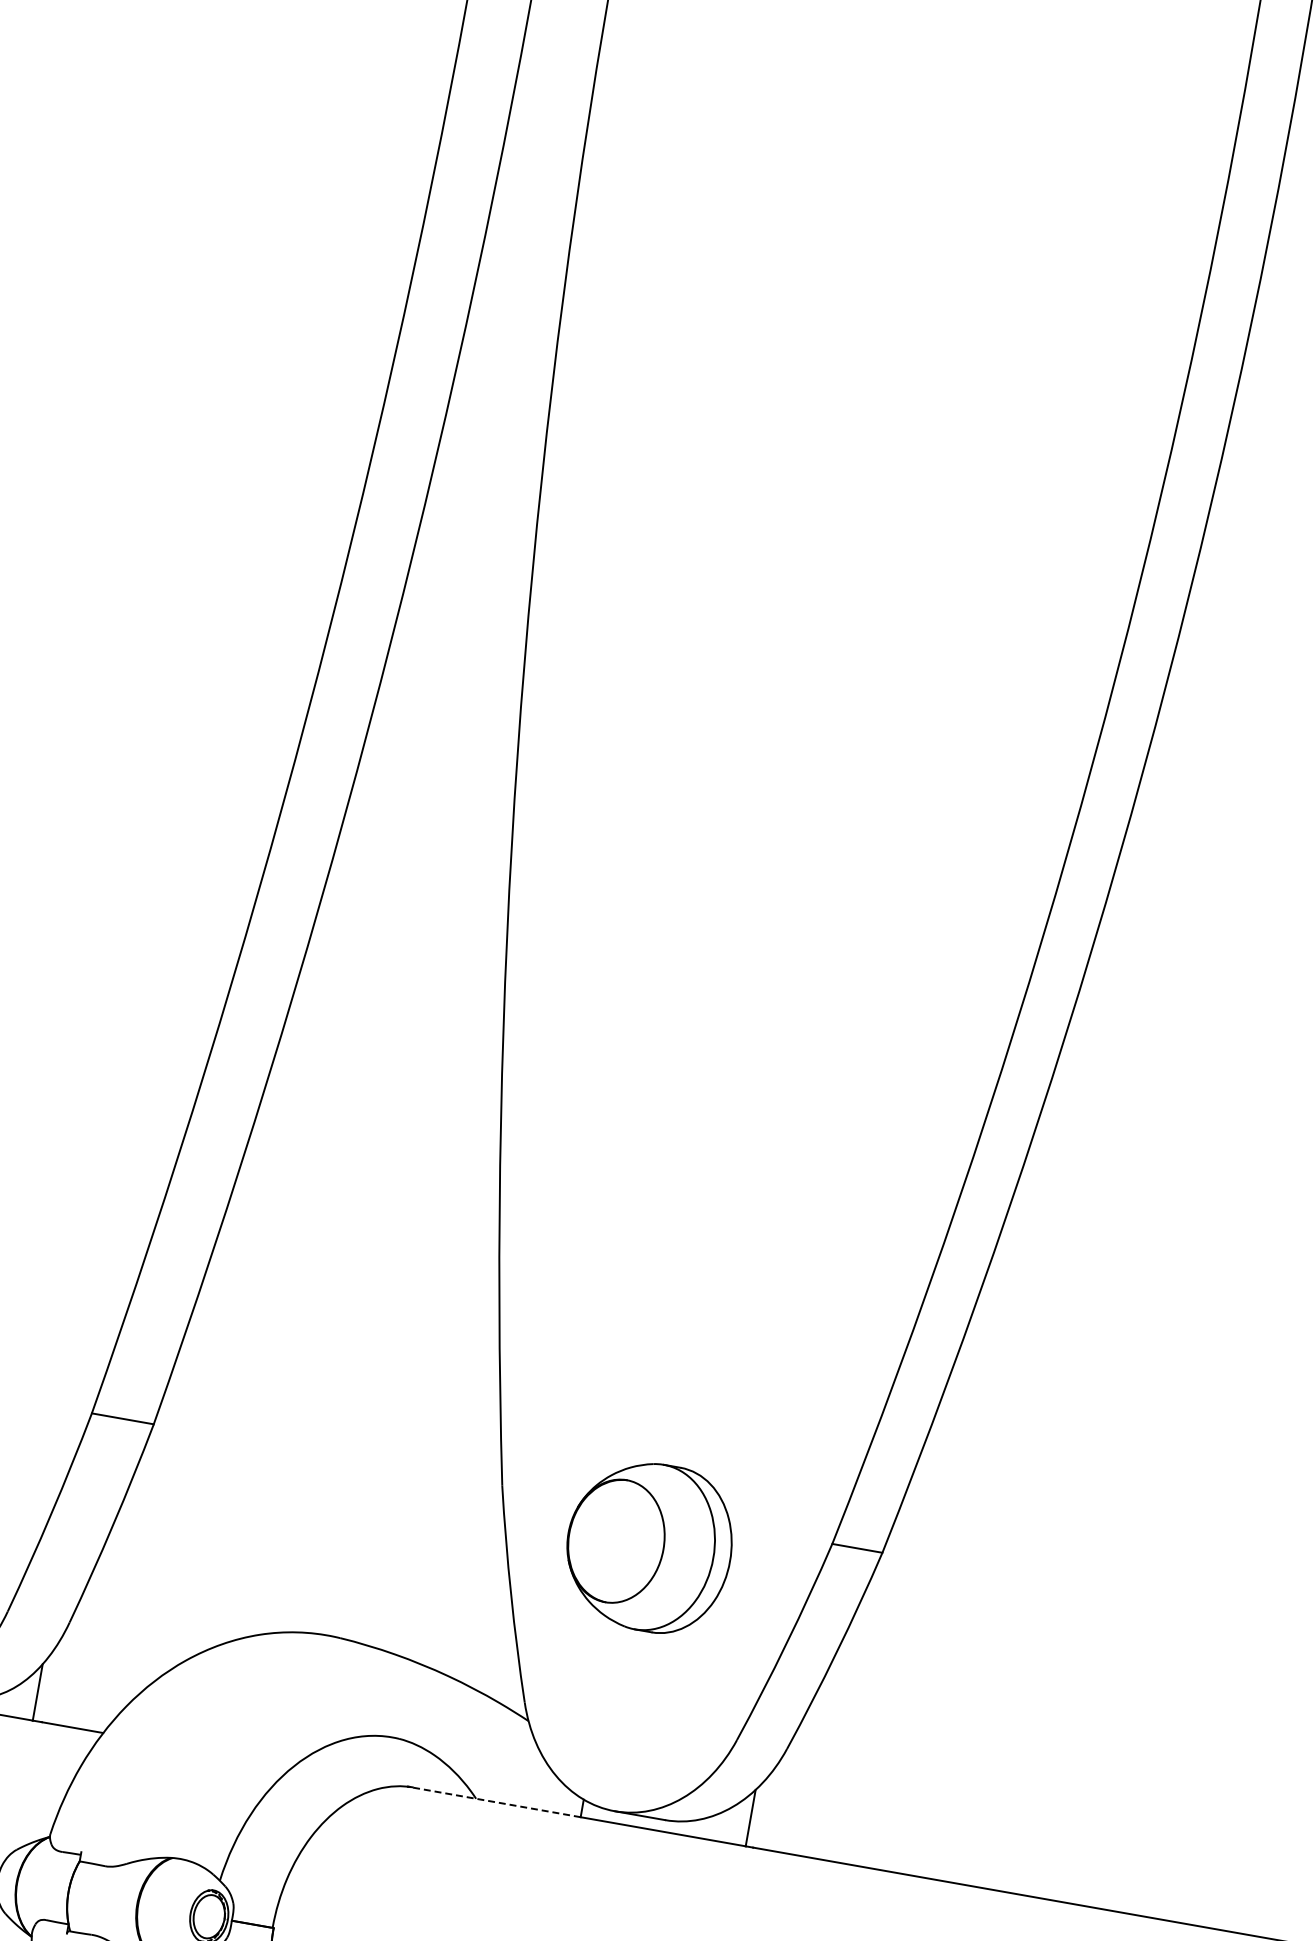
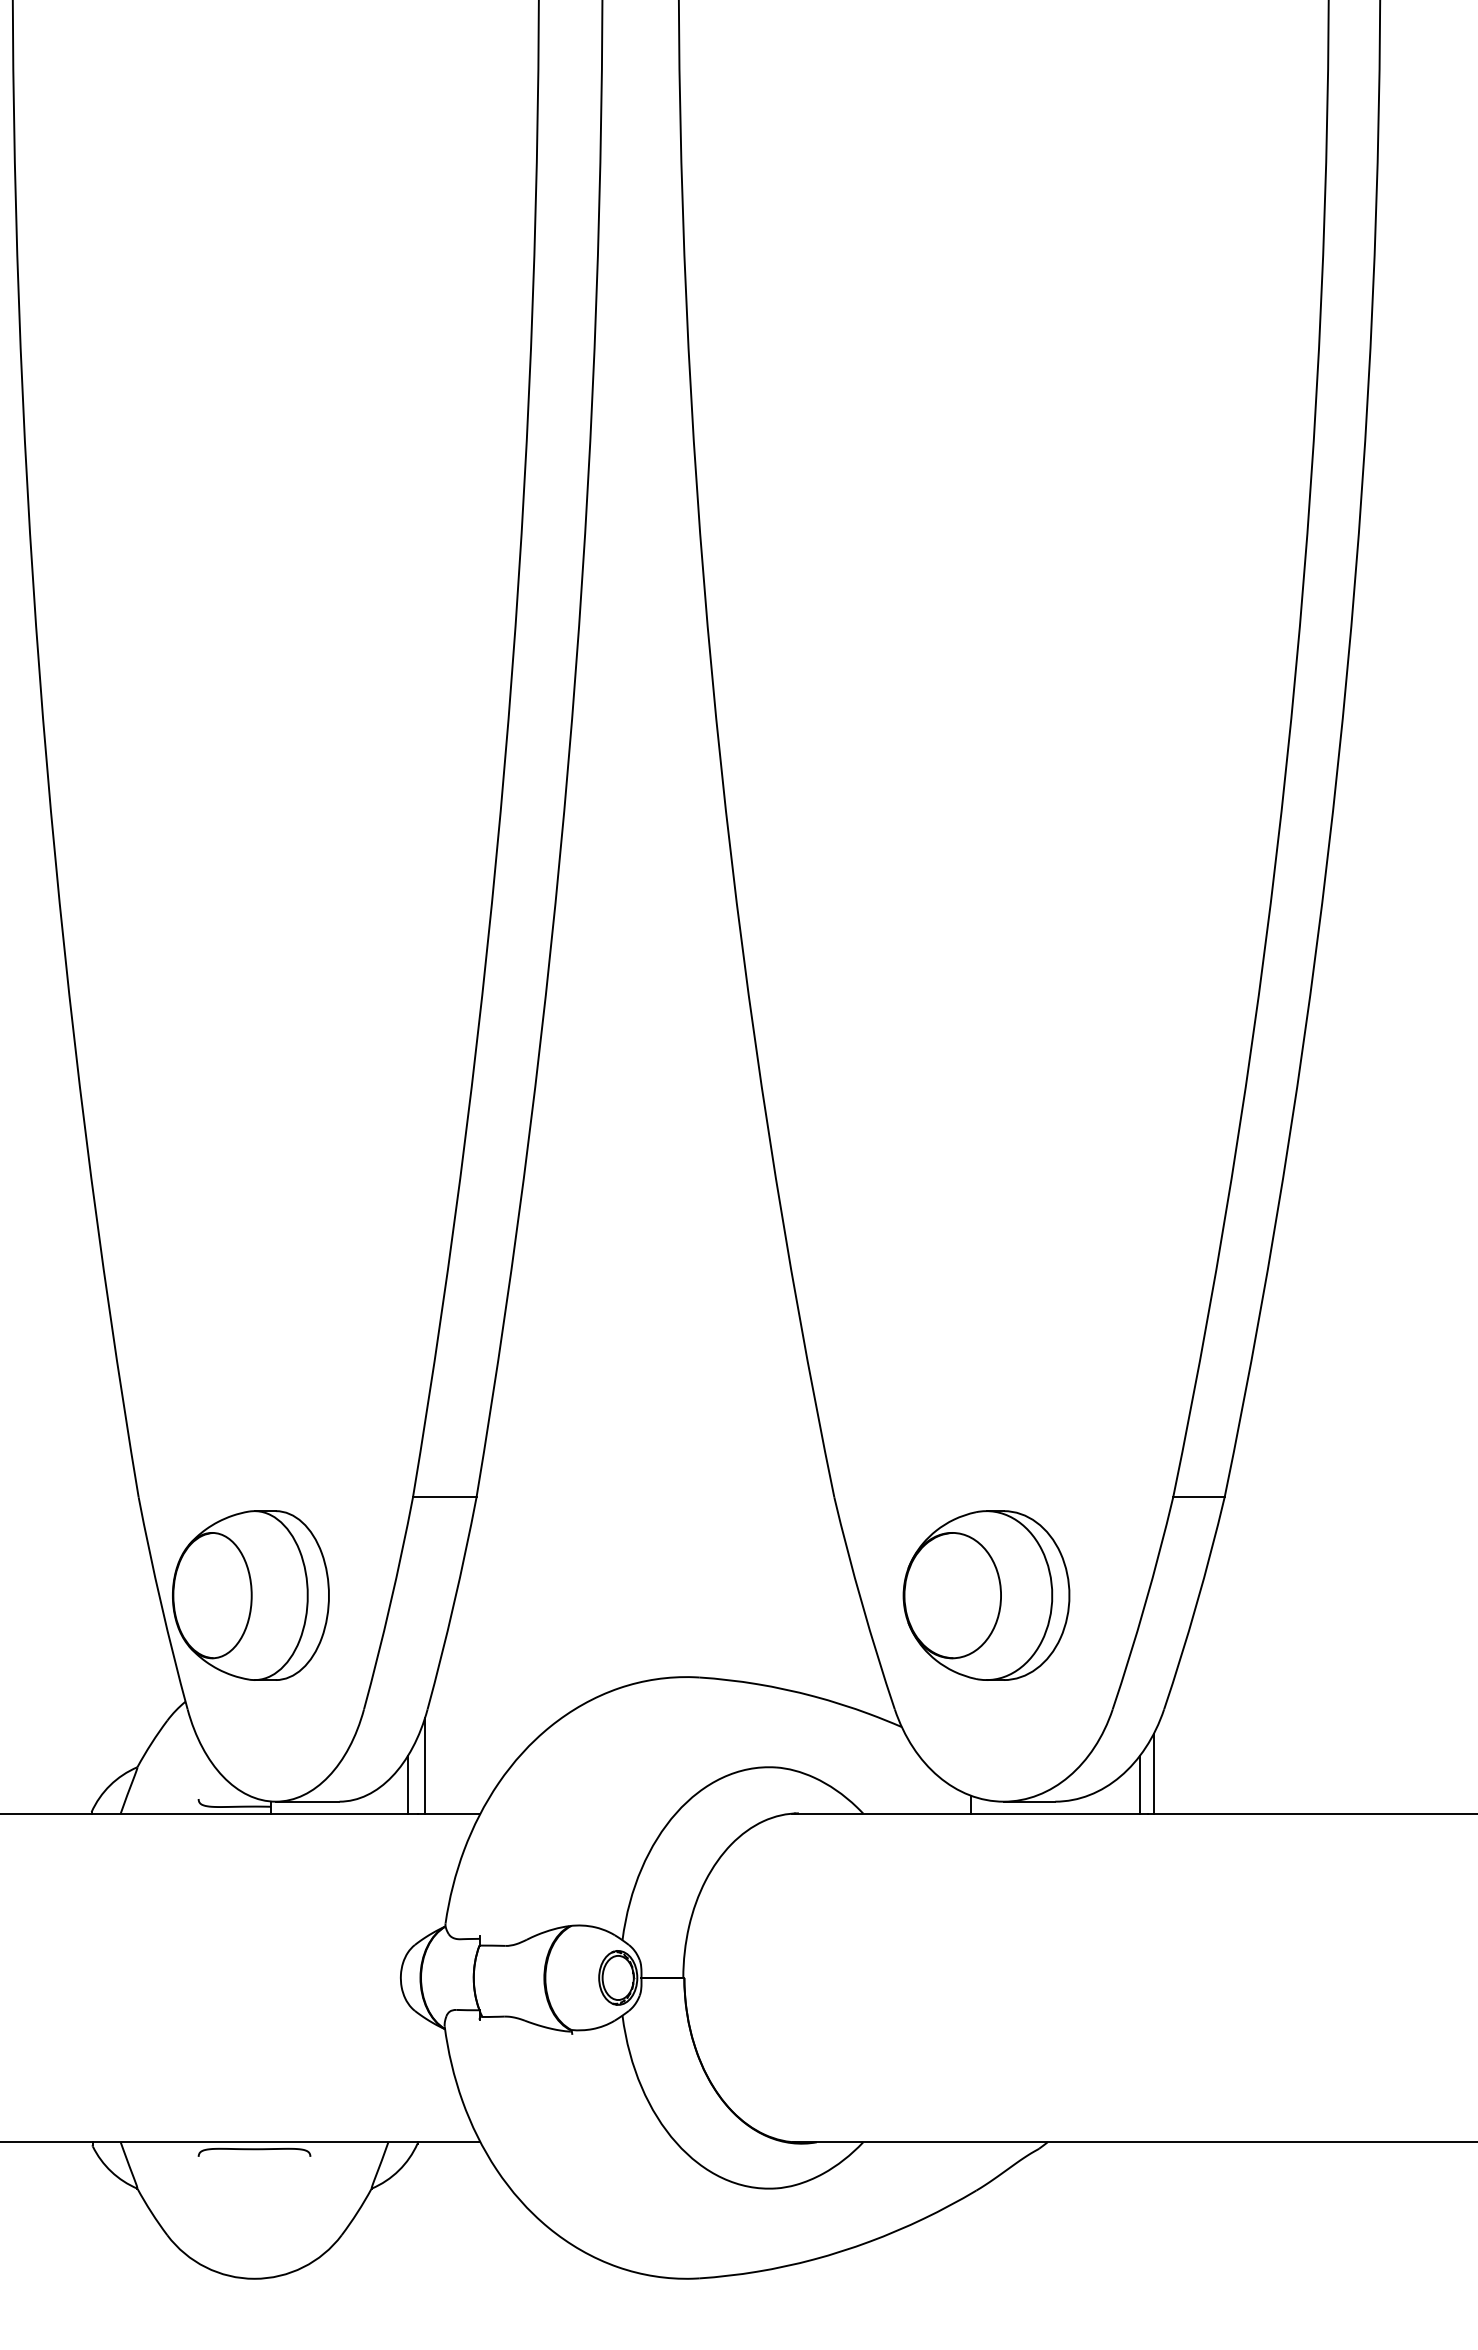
part: (649, 1546) -> (986, 1595), moved
line: (58, 1676) -> (425, 1765), added
line: (492, 1801) -> (880, 1813), dashed -> solid
line: (765, 1809) -> (1153, 1773), added

